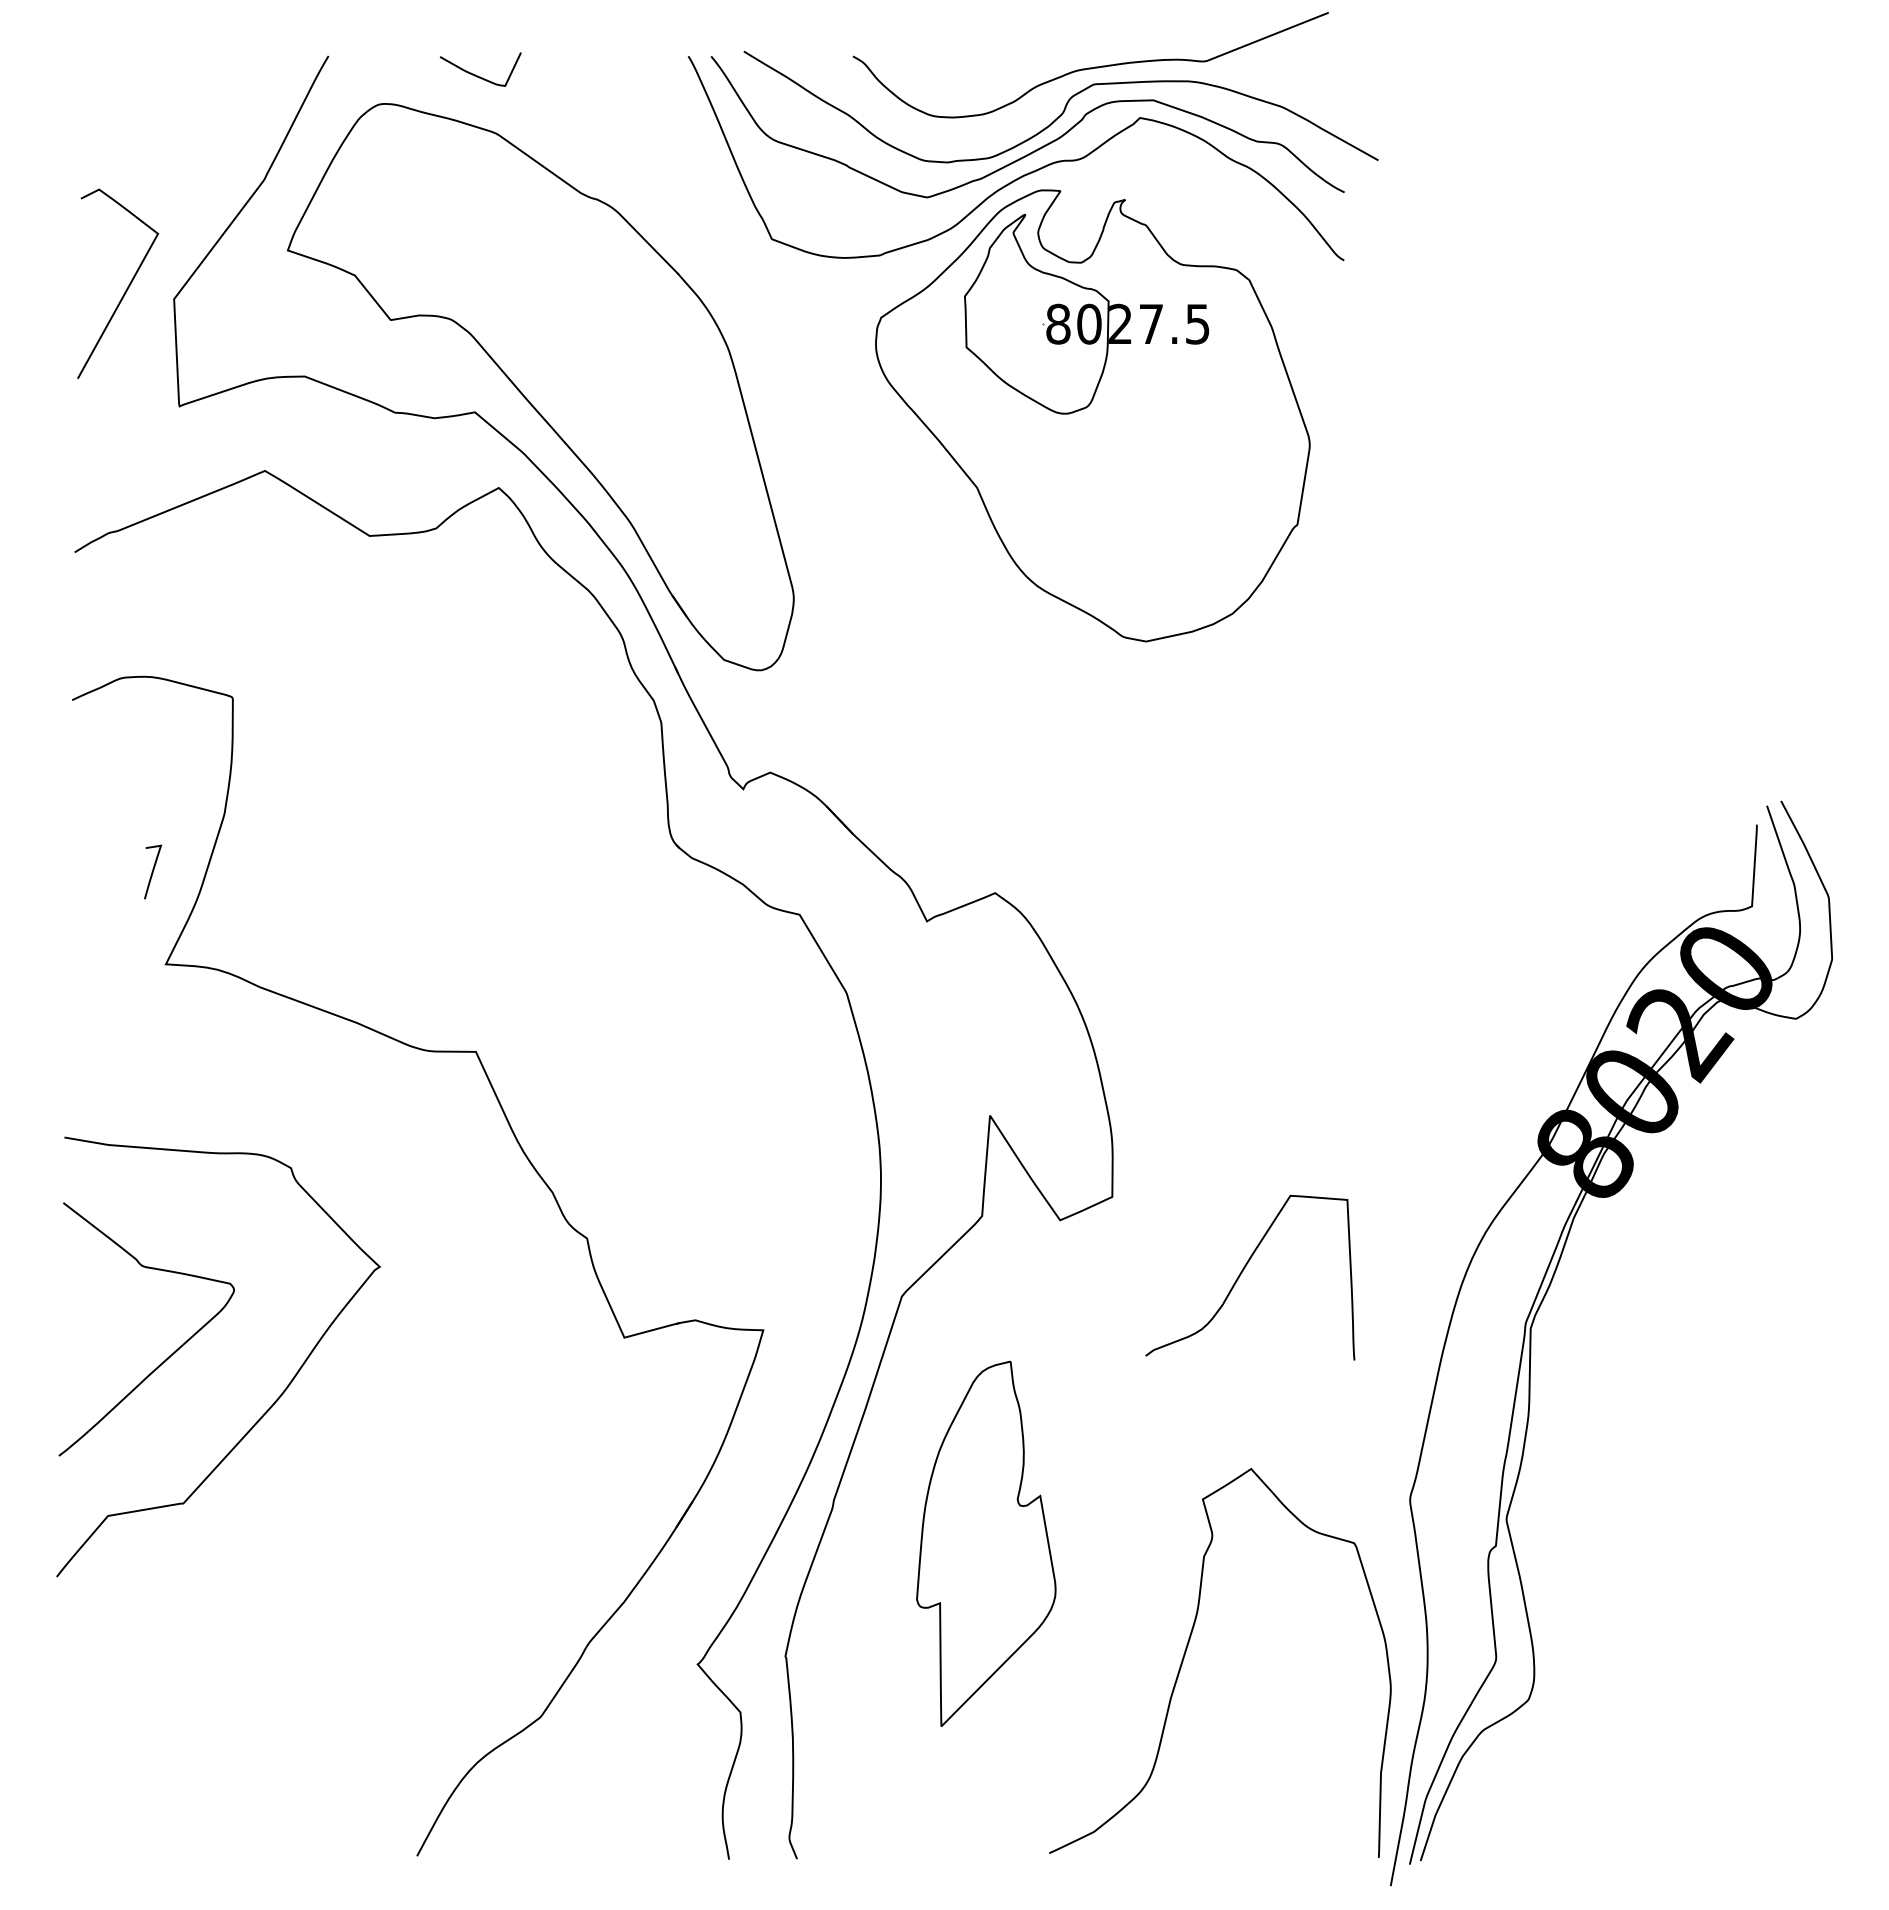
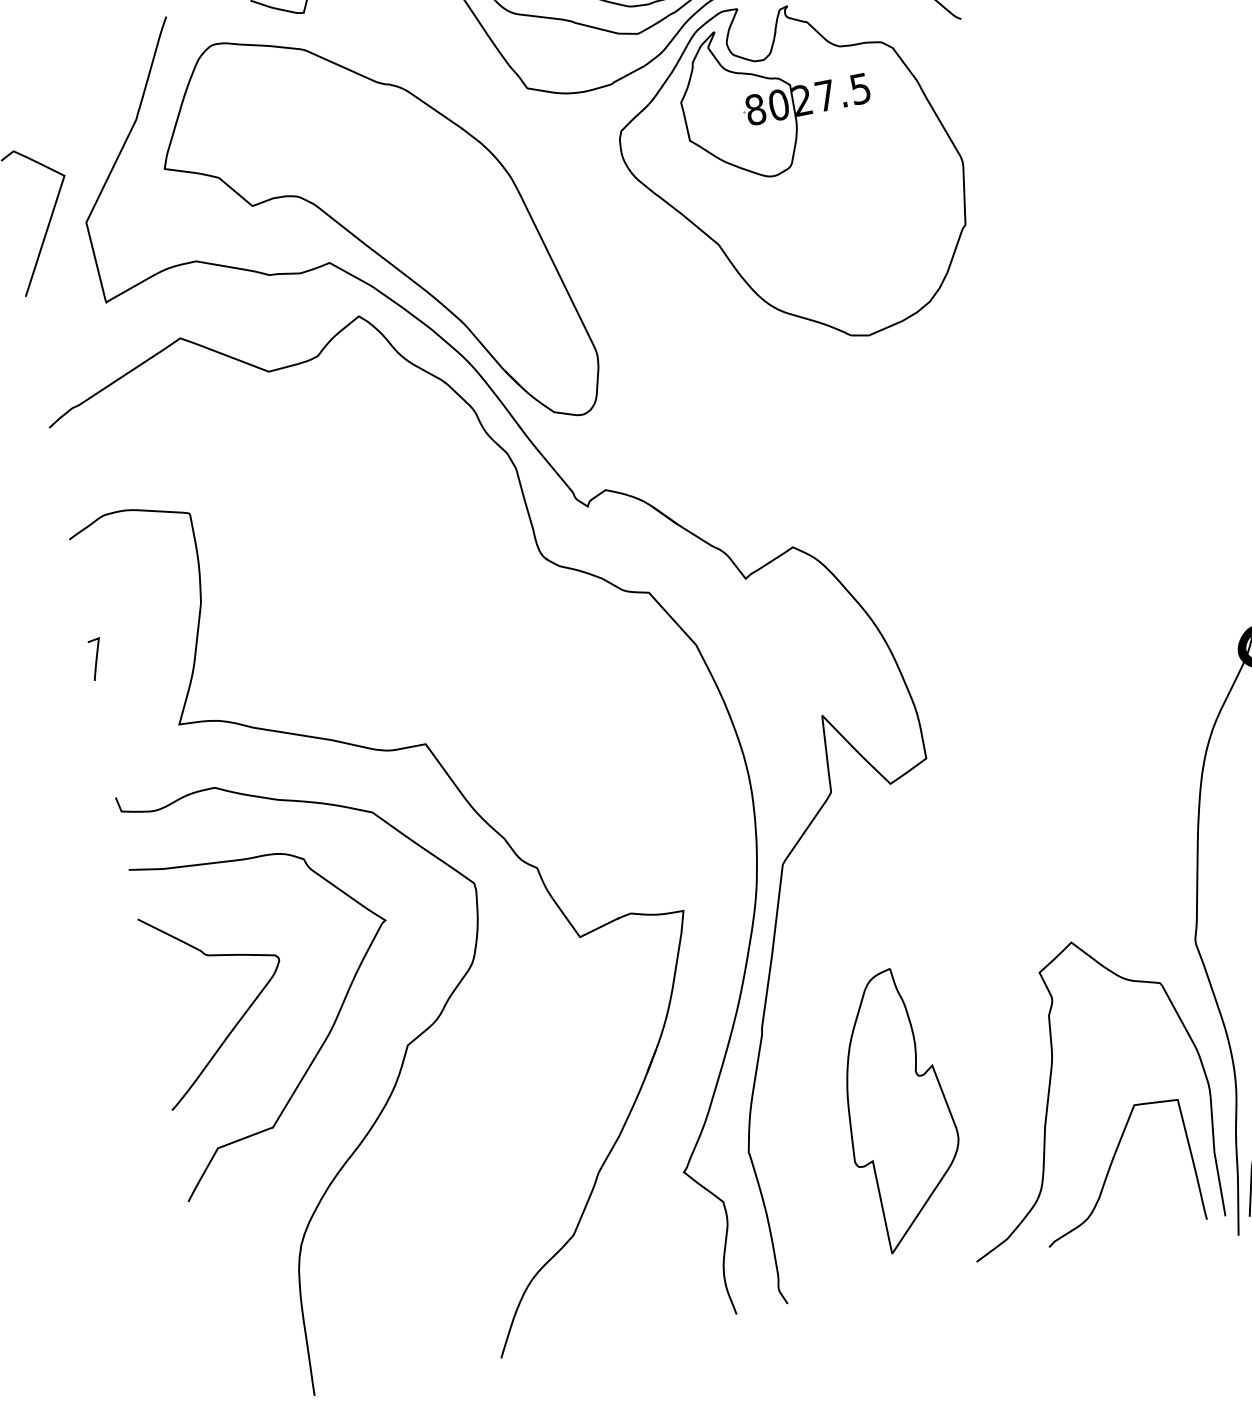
curve: (152, 871) -> (96, 658), moved
curve: (1243, 1271) -> (1110, 1169), moved
curve: (338, 1494) -> (388, 1097), added
part: (986, 1543) -> (898, 1109), moved

